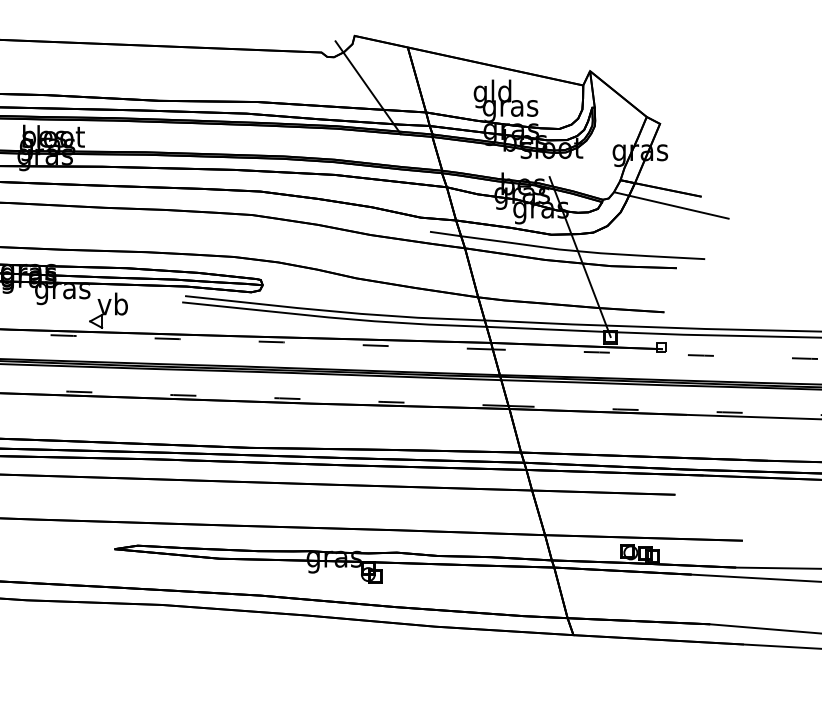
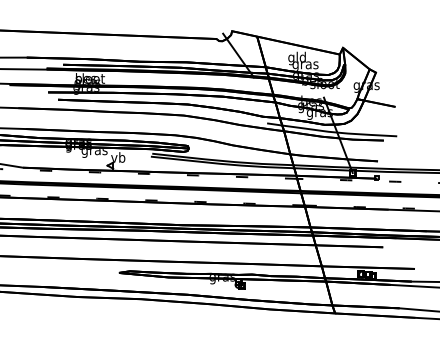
line: (671, 204) -> (381, 110), removed

